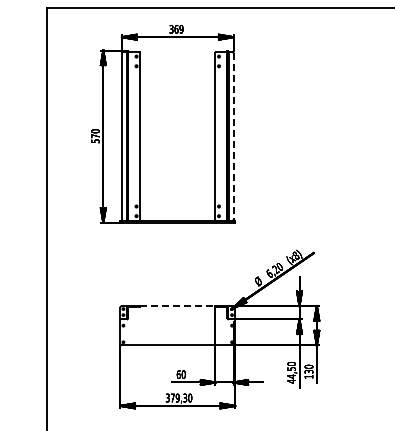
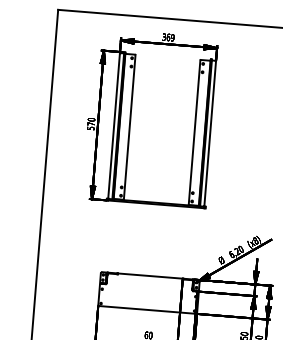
line: (233, 136) -> (210, 133), dashed -> solid
line: (177, 306) -> (150, 276), dashed -> solid

